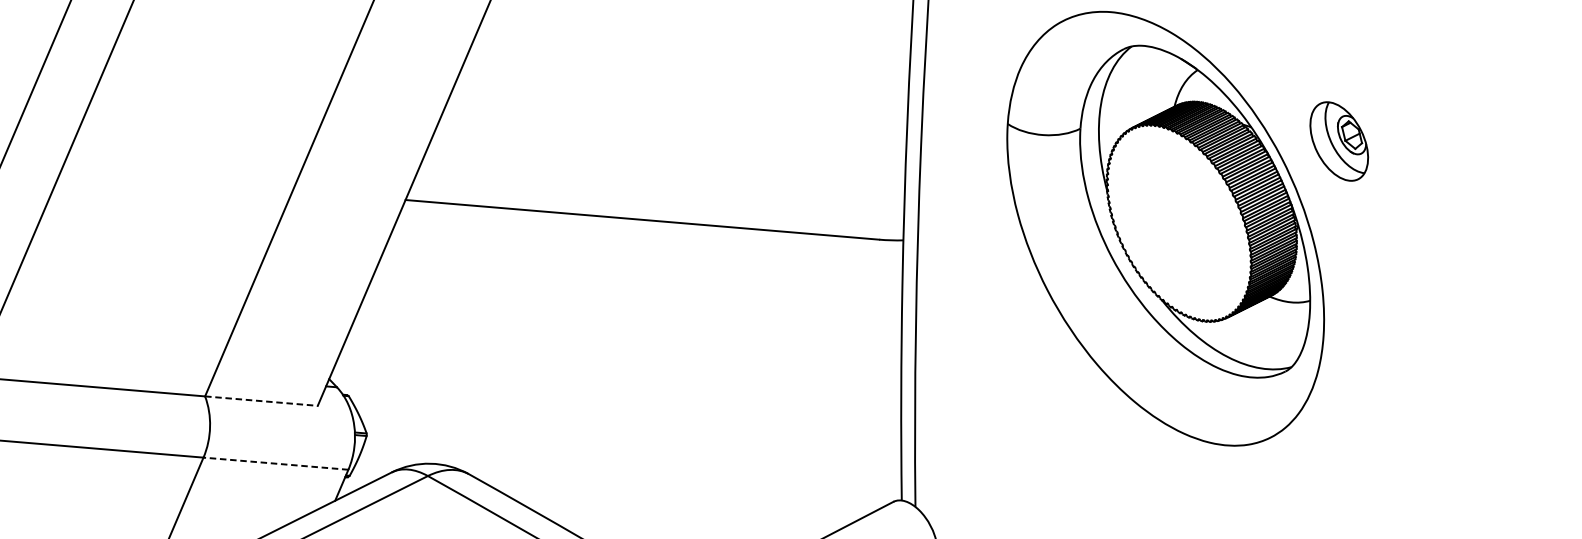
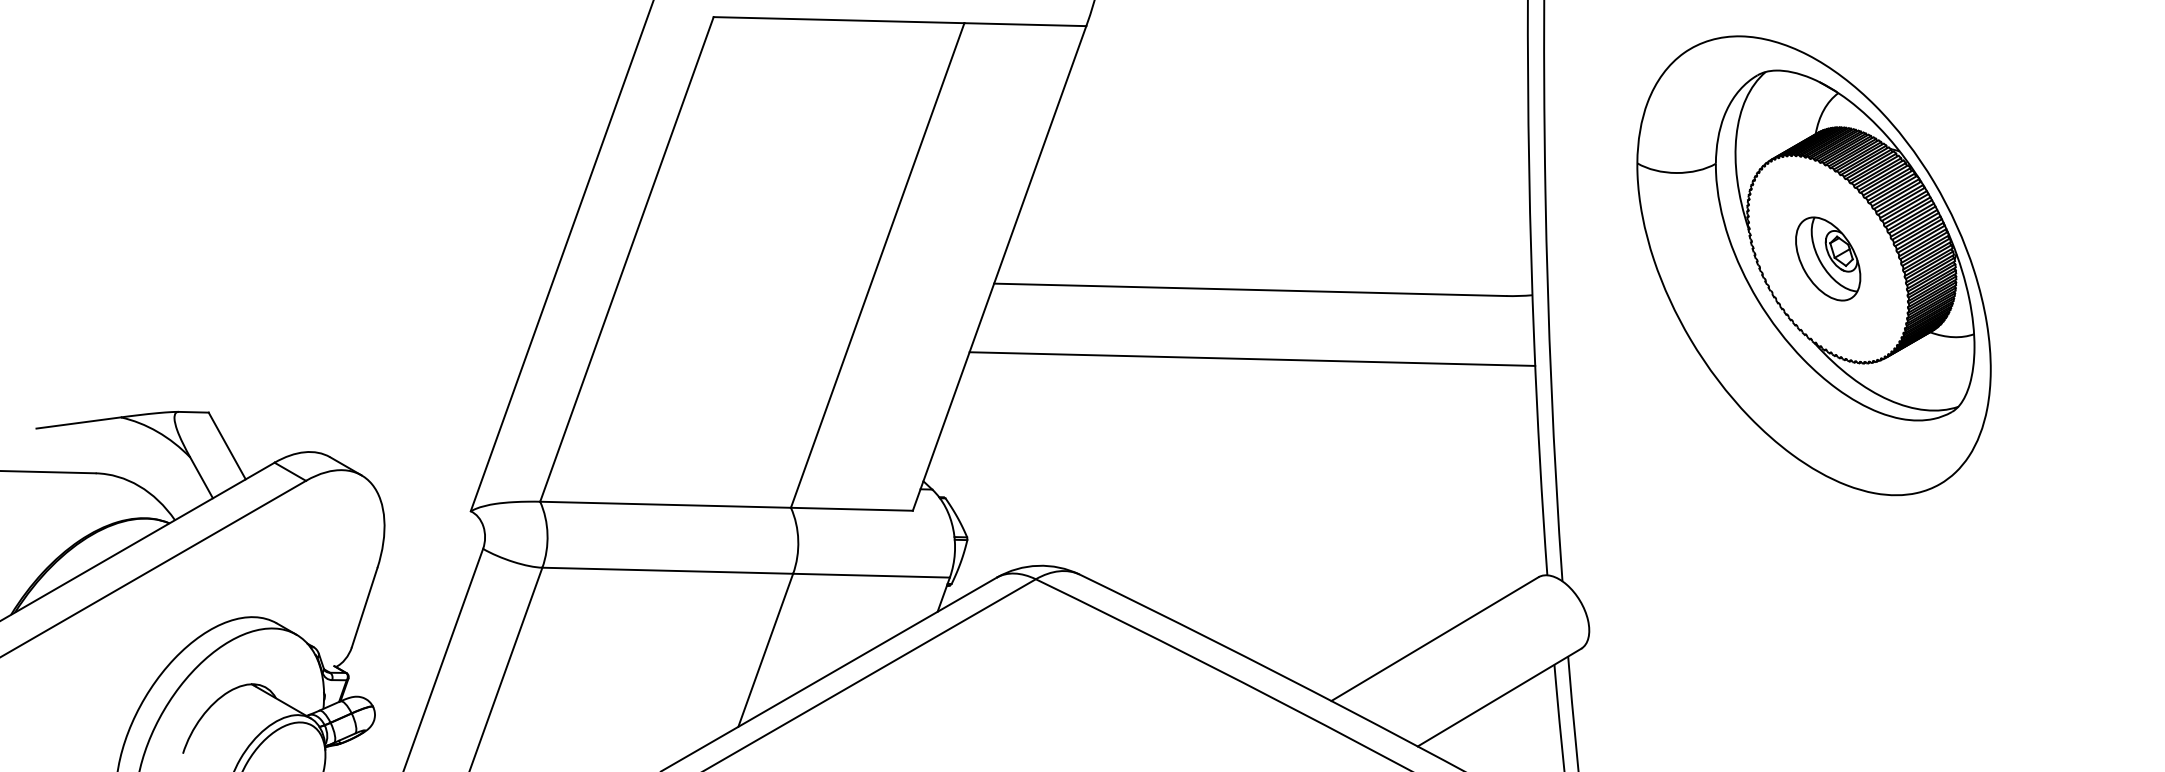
part: (1339, 141) -> (1828, 258), moved
line: (640, 283) -> (1252, 358), added
line: (261, 401) -> (851, 509), dashed -> solid
line: (275, 463) -> (871, 575), dashed -> solid

